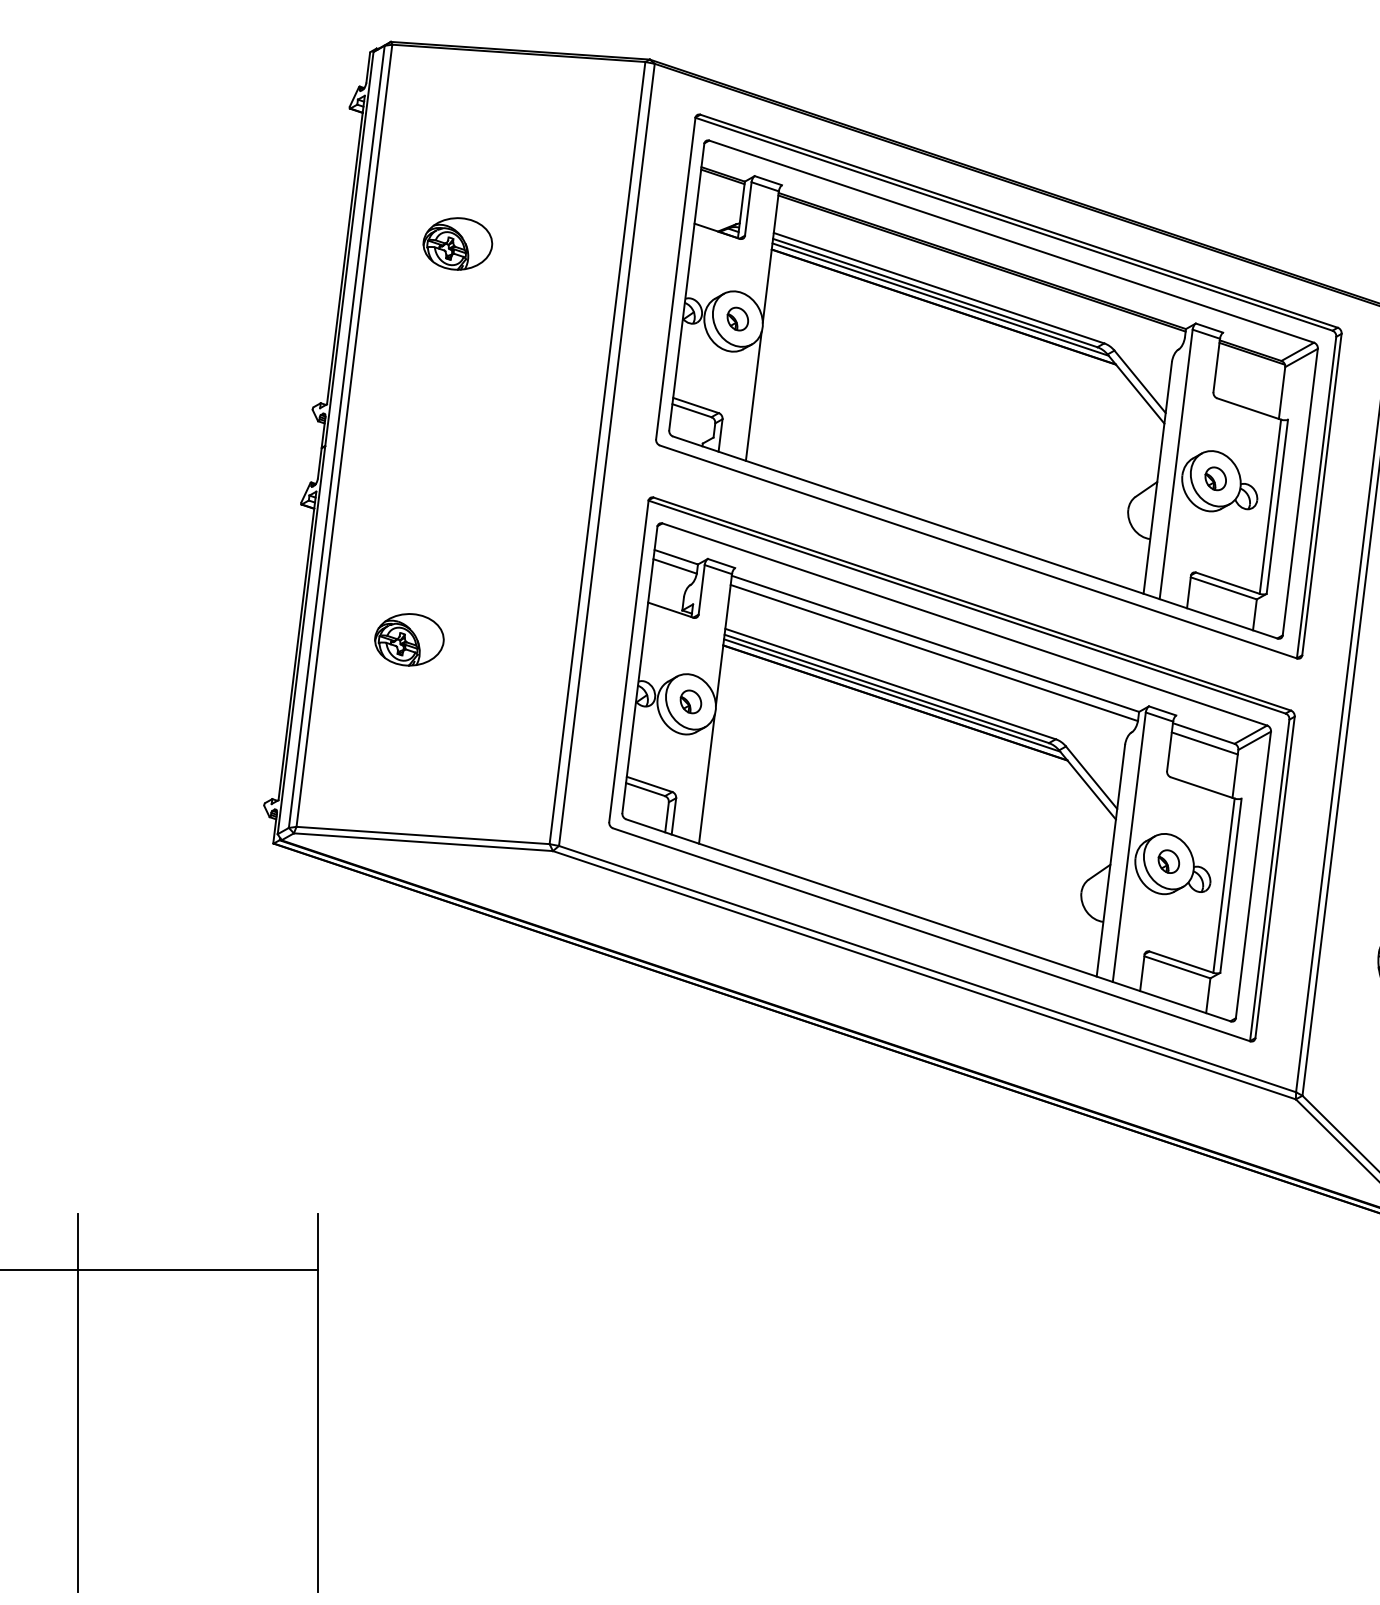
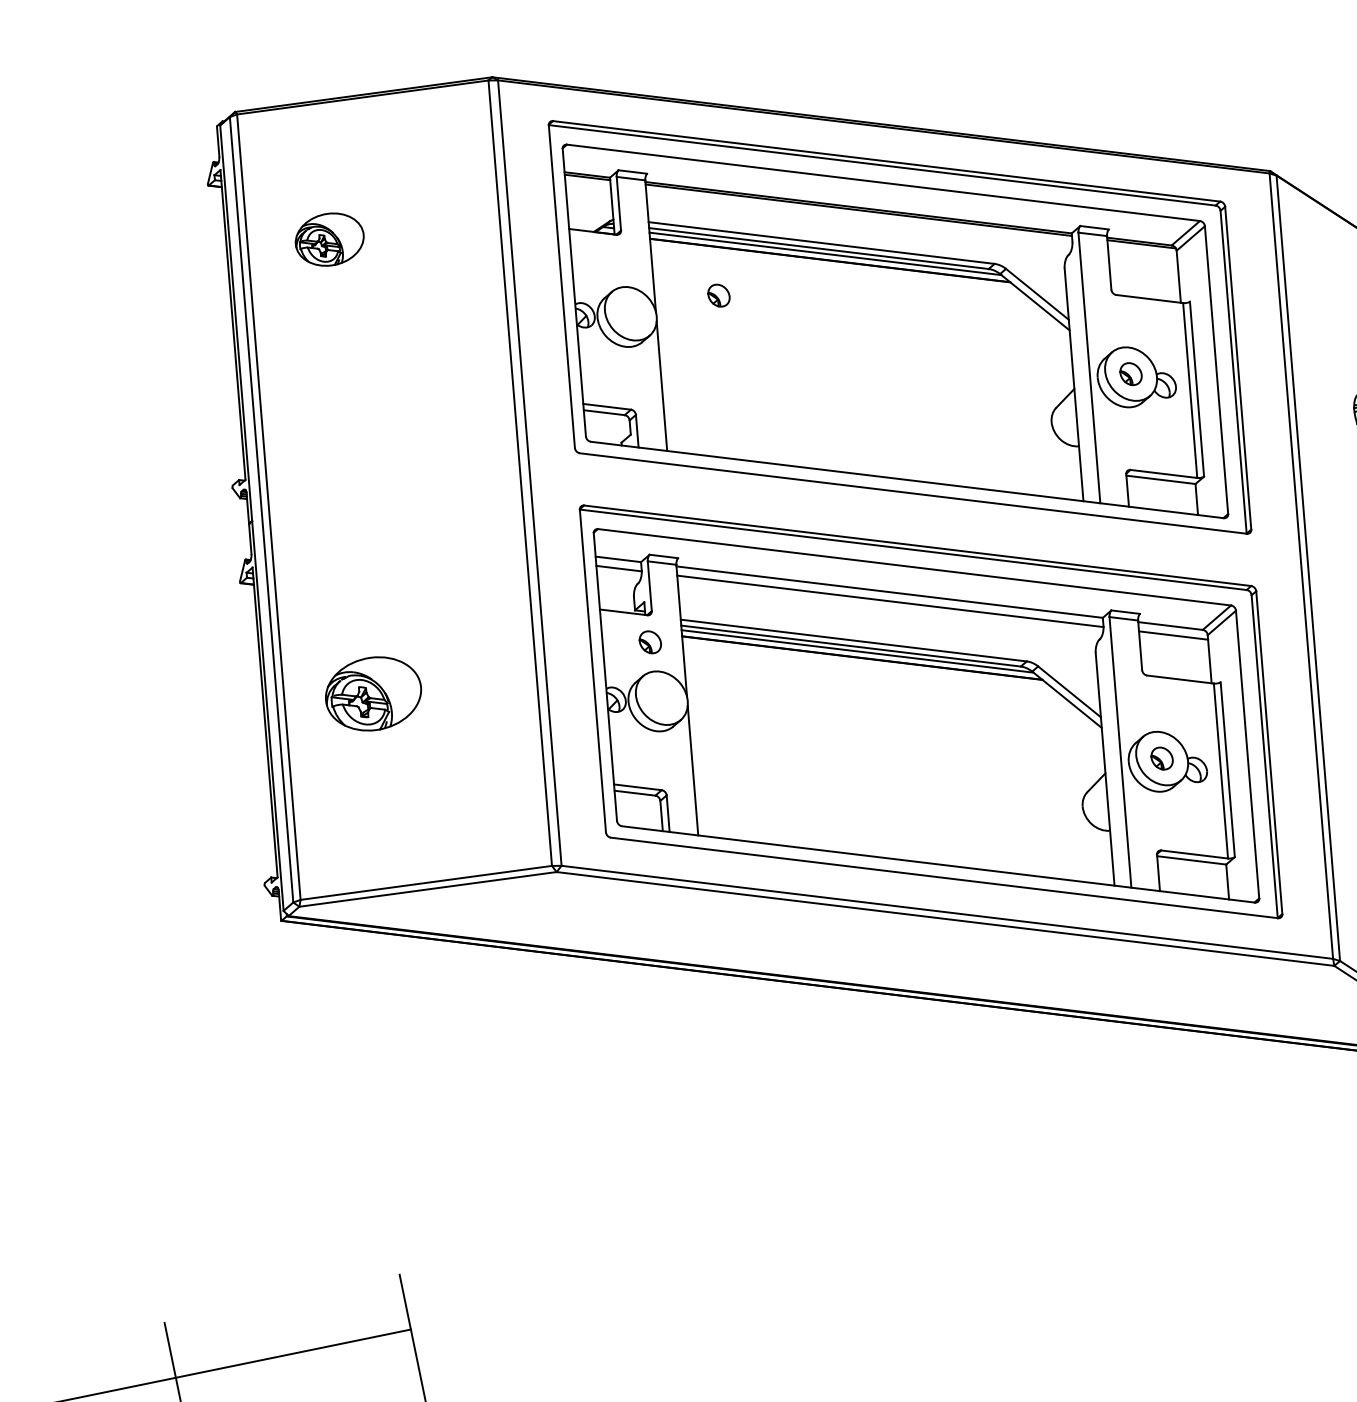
part: (457, 243) -> (329, 239), moved
part: (737, 318) -> (718, 295), moved
part: (409, 639) -> (373, 693), size x1.4
part: (690, 701) -> (649, 642), moved

